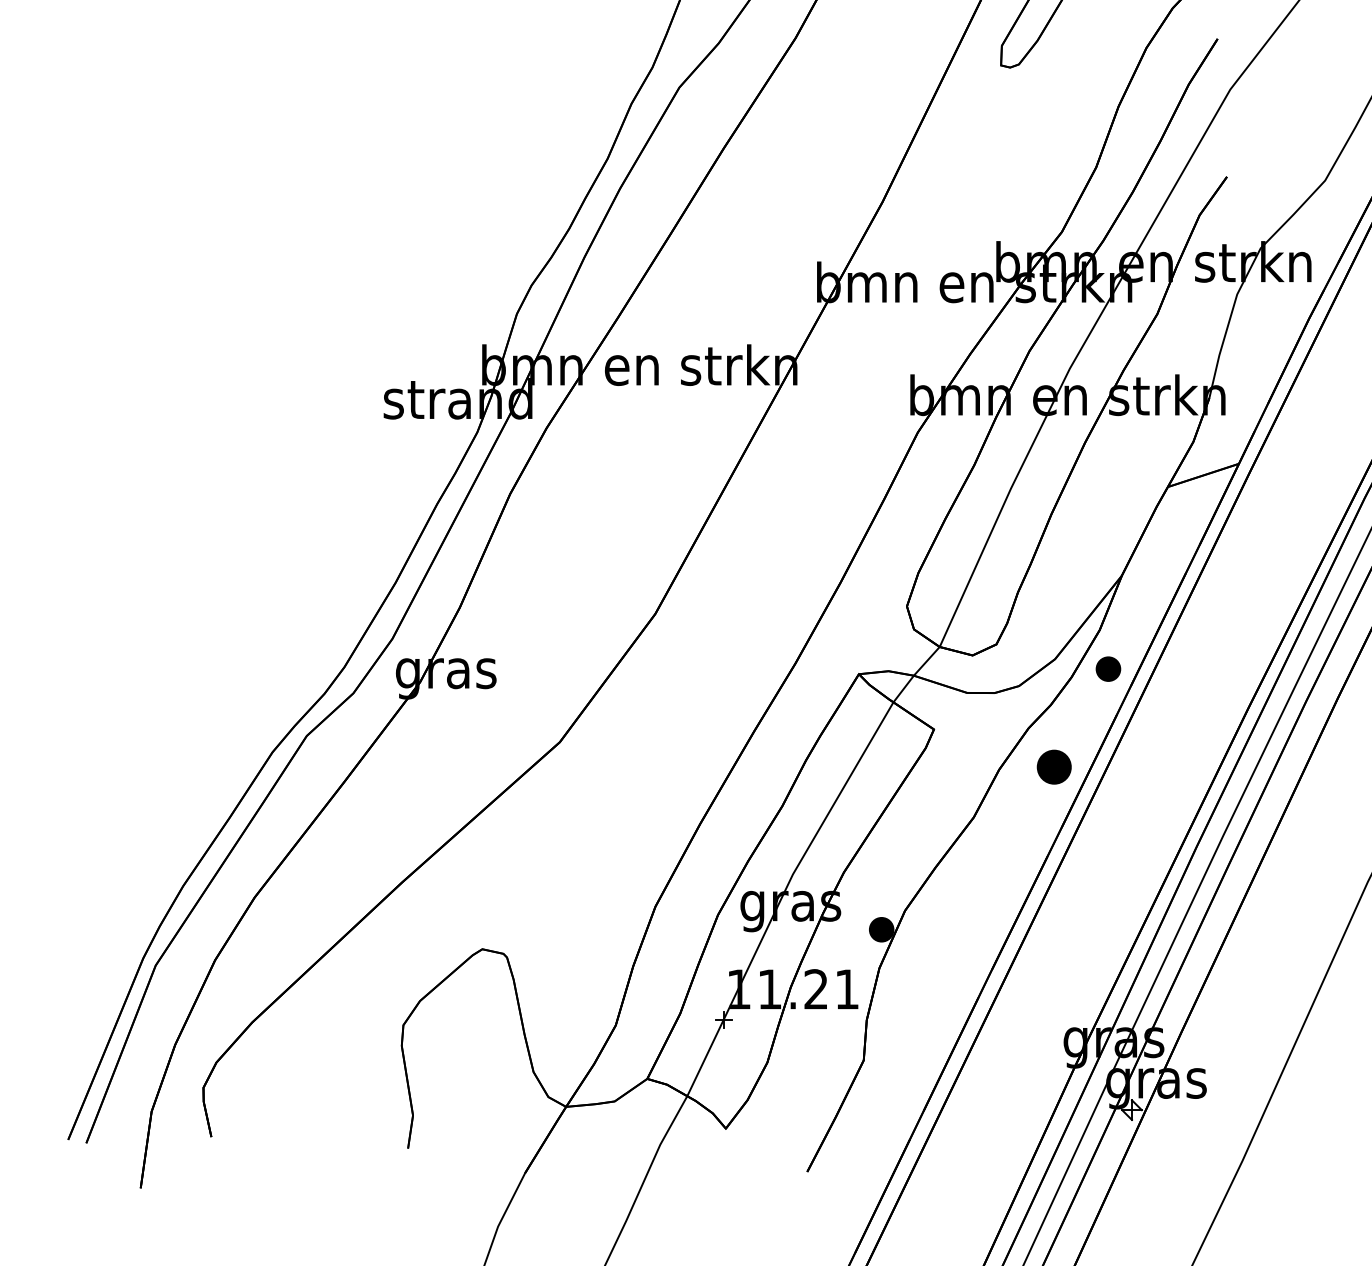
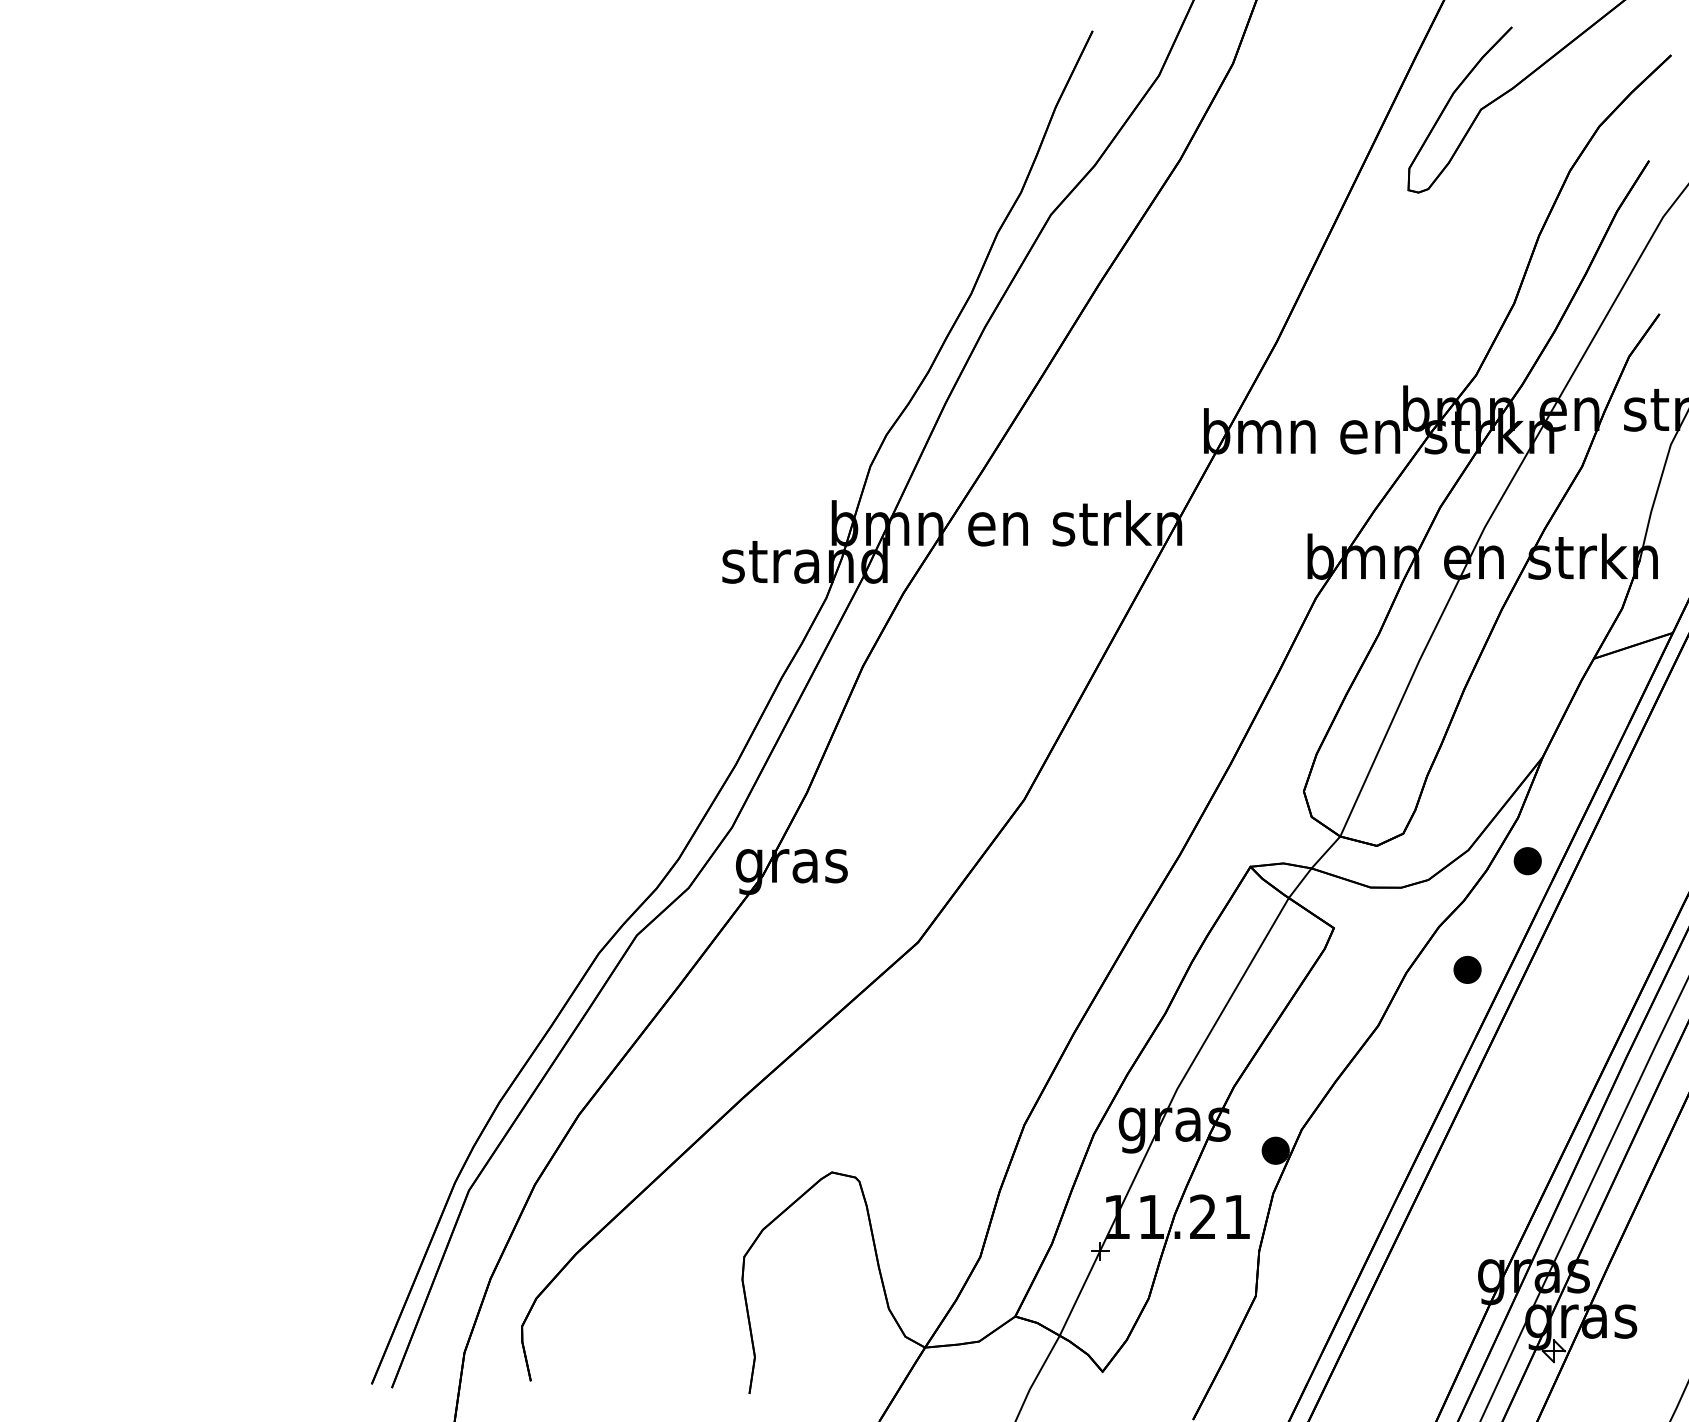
part: (1054, 766) -> (1467, 969), size x0.71

